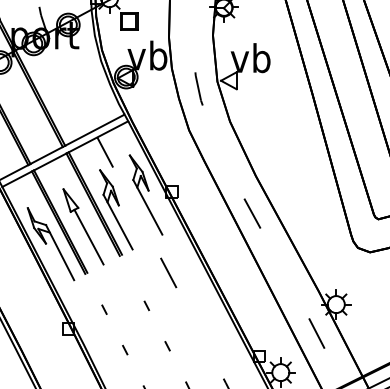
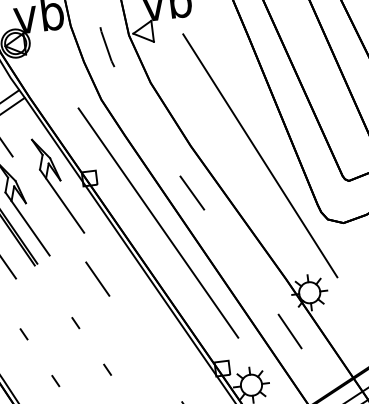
line: (309, 190) -> (259, 155), added
line: (222, 234) -> (158, 223), added

